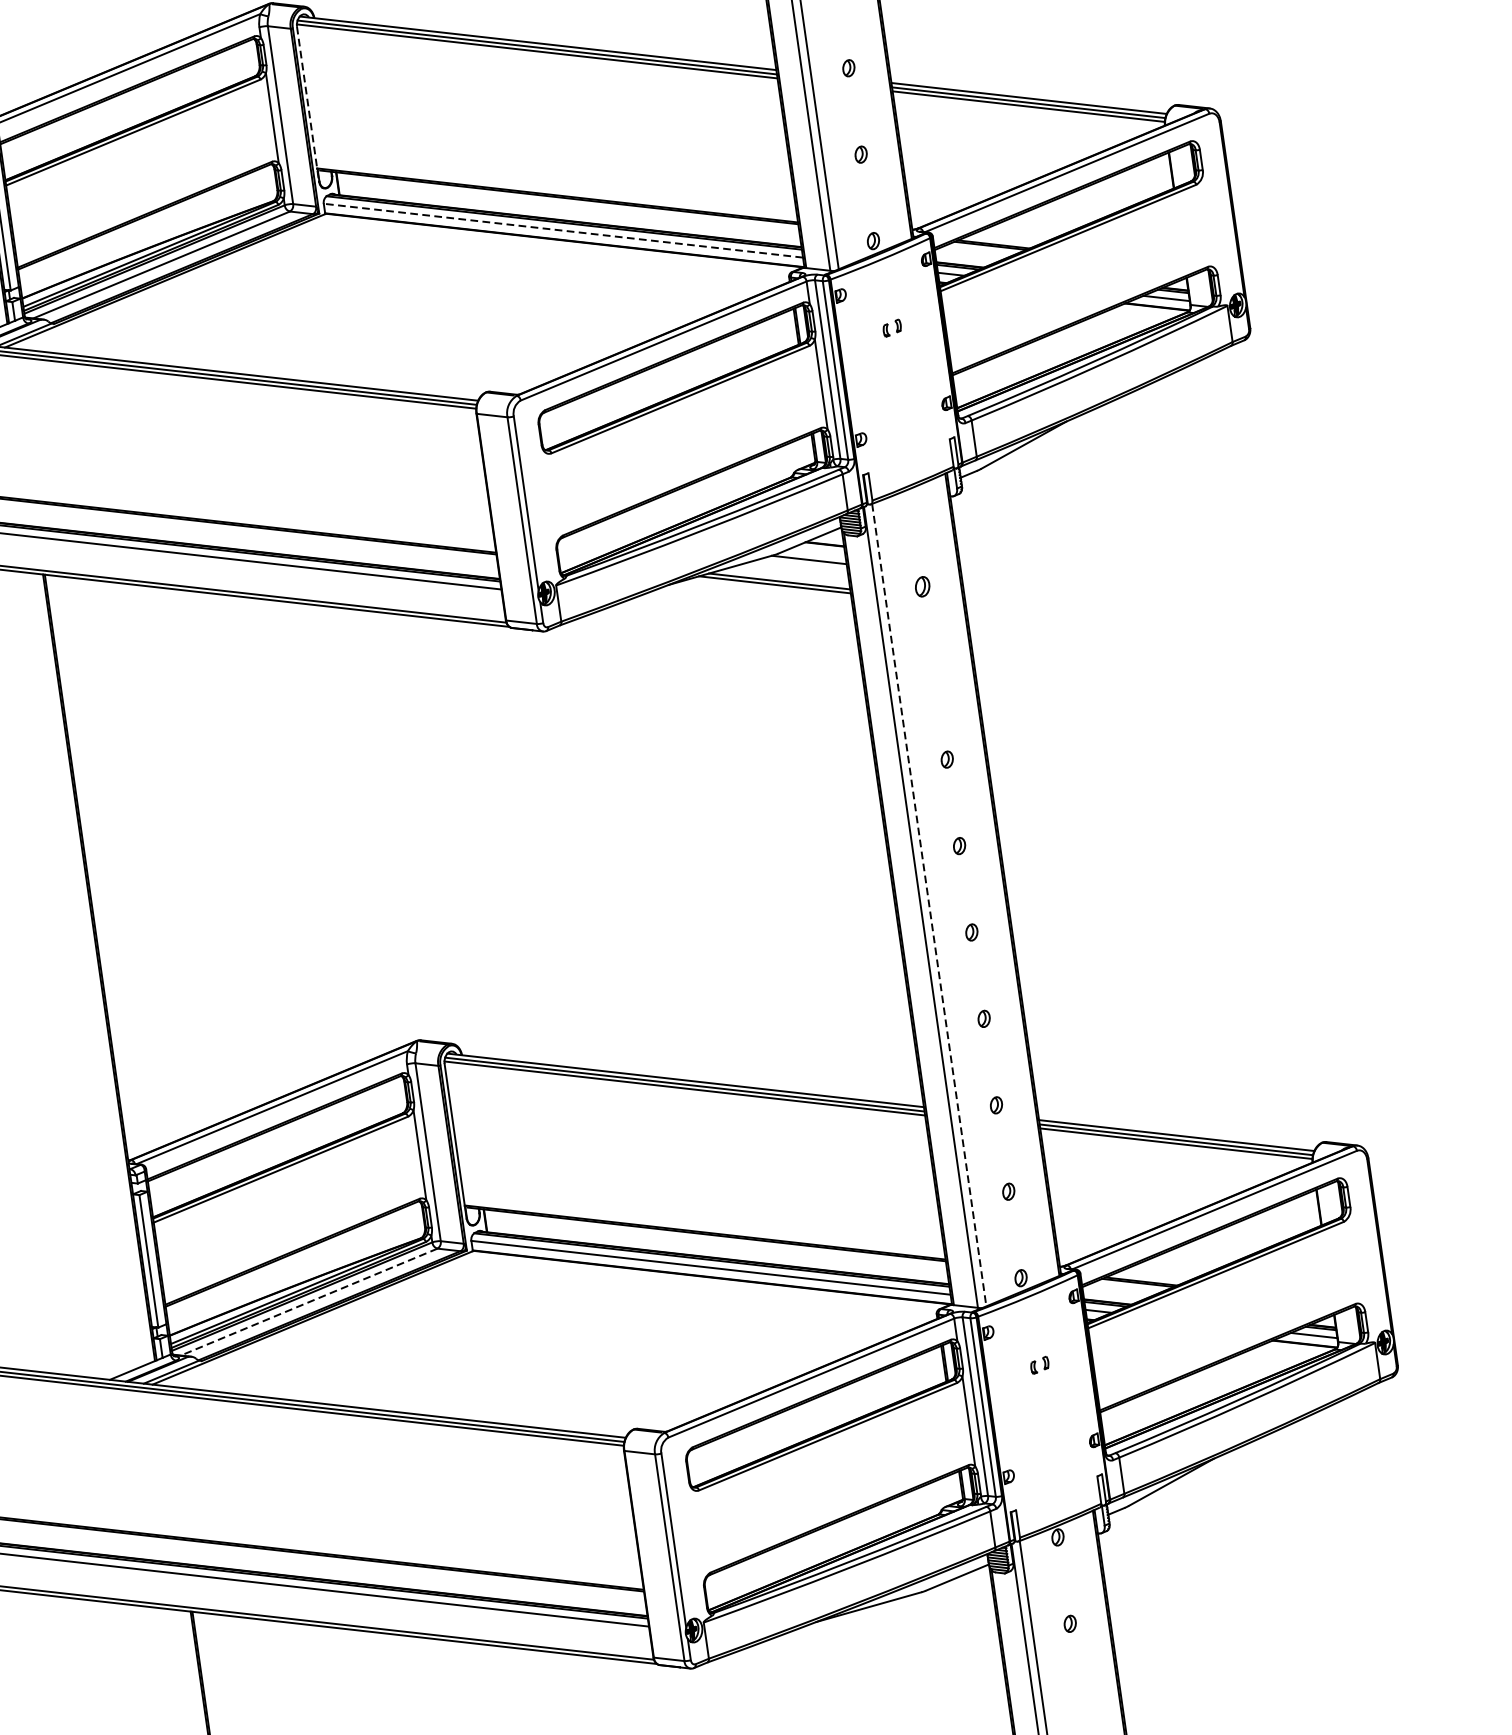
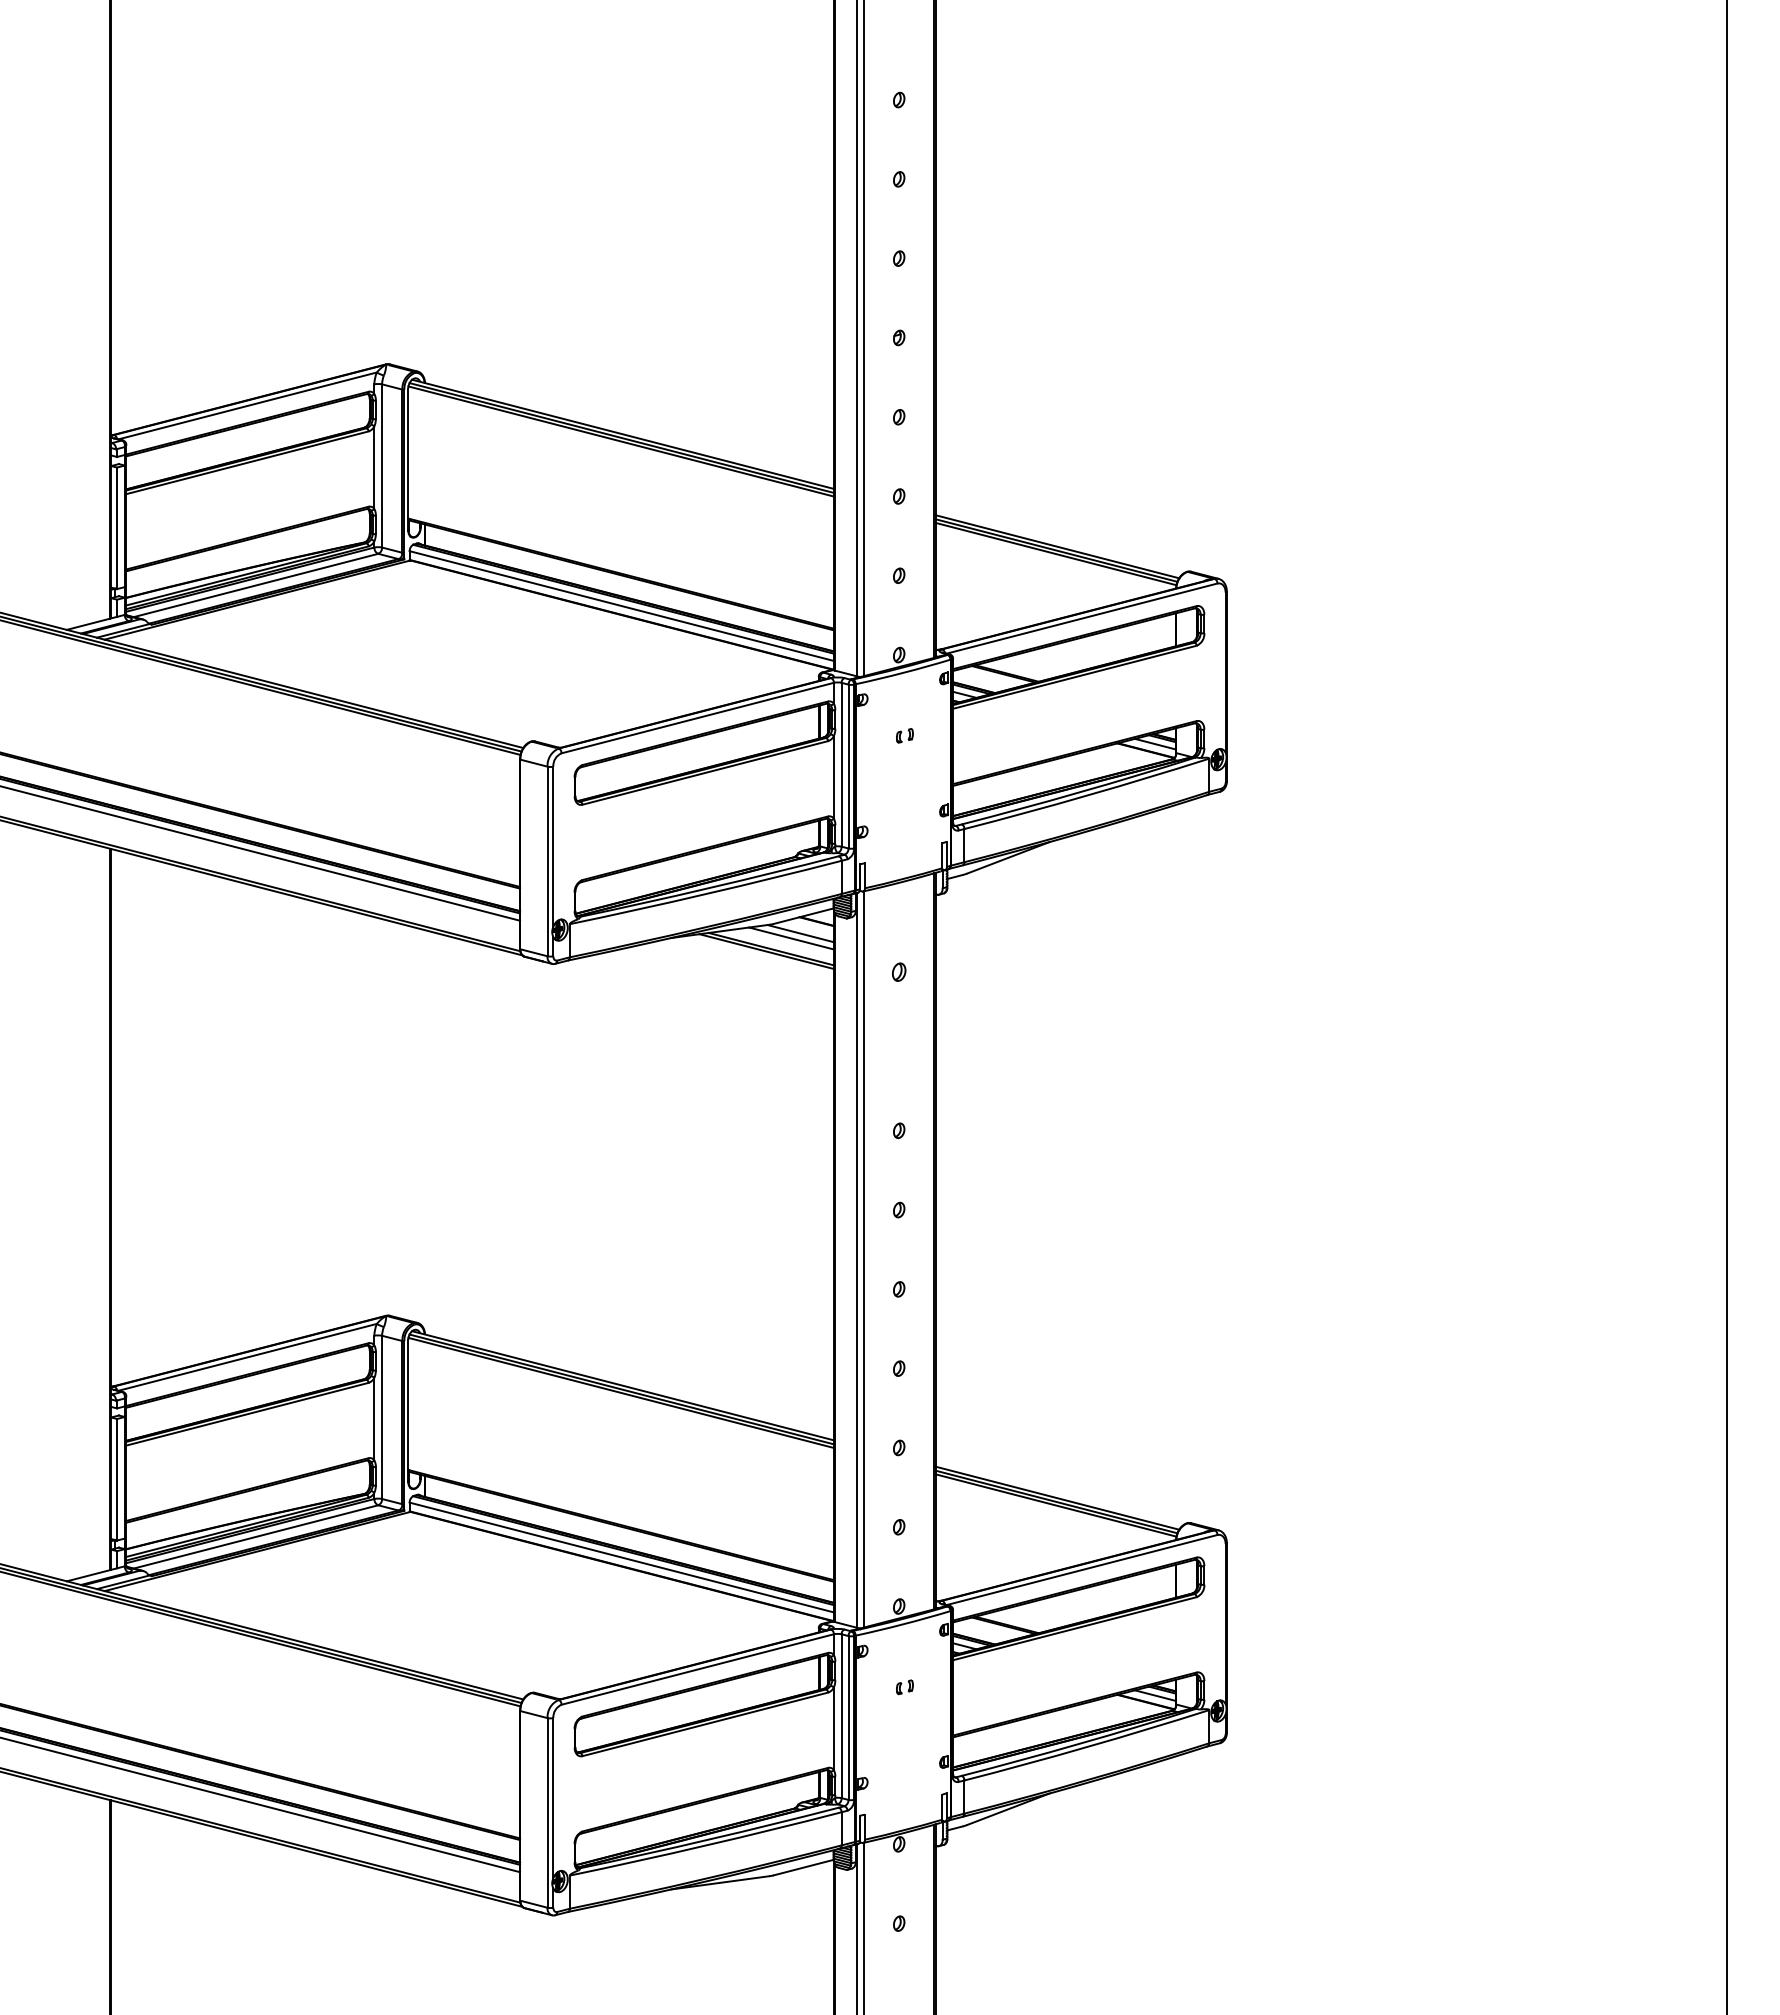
line: (308, 105) -> (408, 460), dashed -> solid
line: (563, 230) -> (621, 605), dashed -> solid
line: (800, 566) -> (791, 938), added
line: (929, 905) -> (864, 1259), dashed -> solid
line: (308, 1302) -> (255, 1537), dashed -> solid

